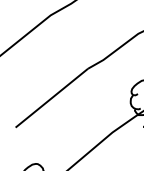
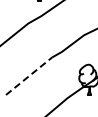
line: (52, 98) -> (29, 76), solid -> dashed

